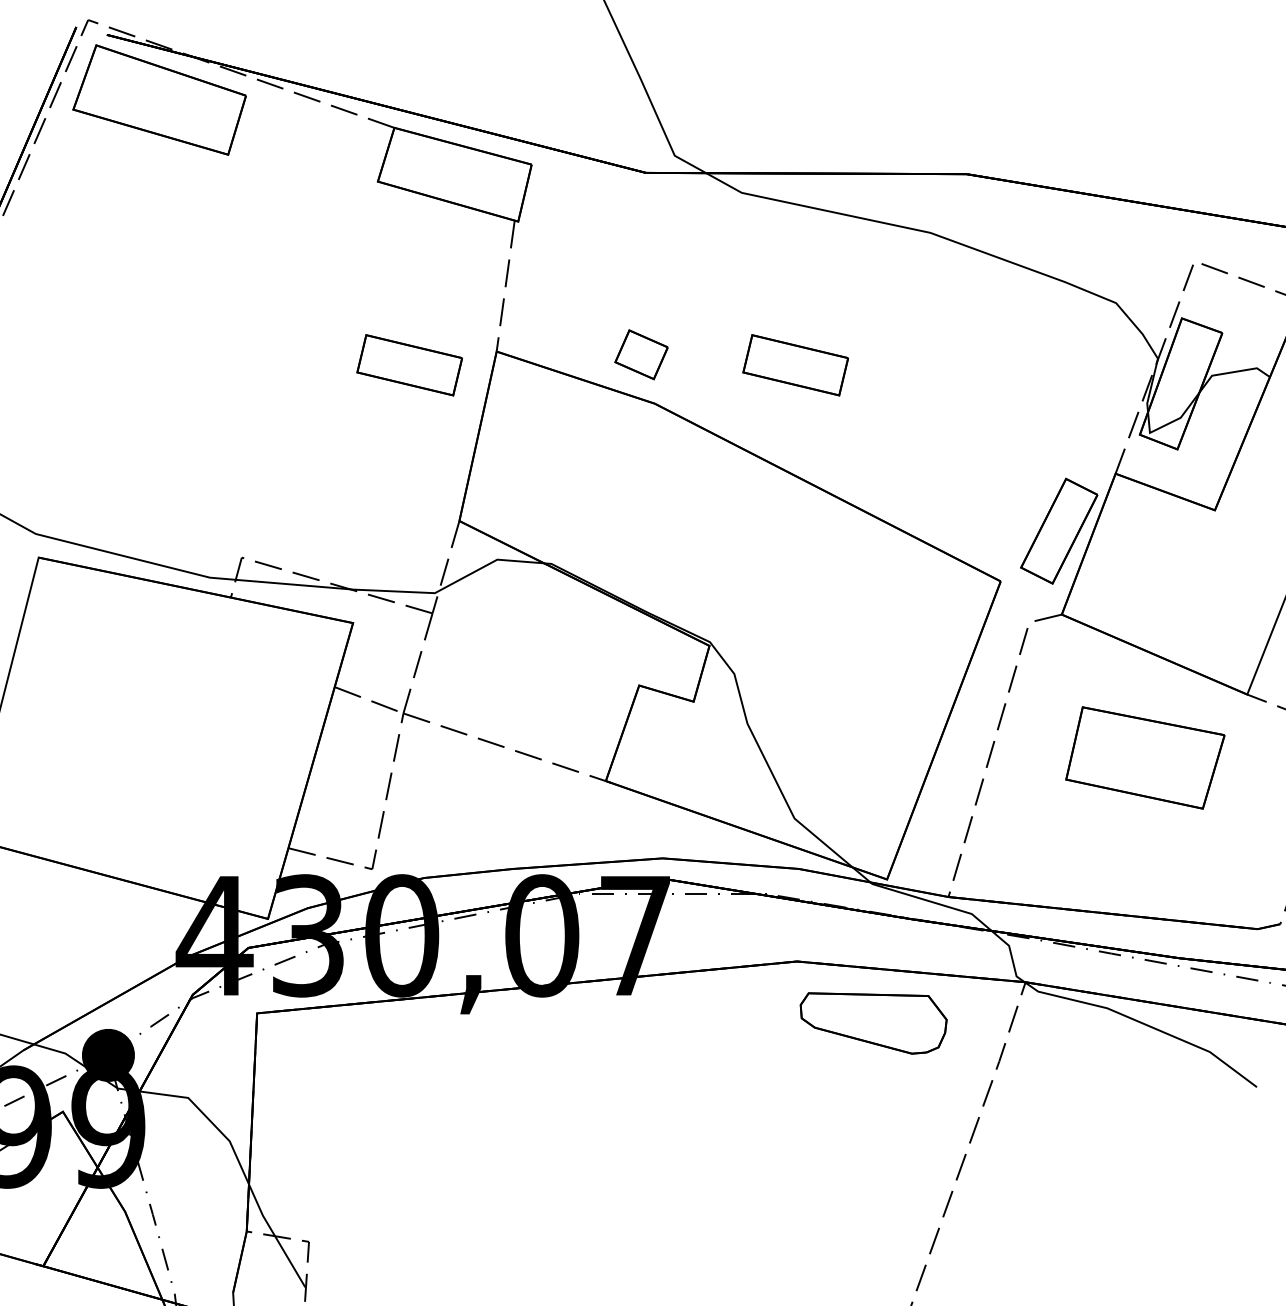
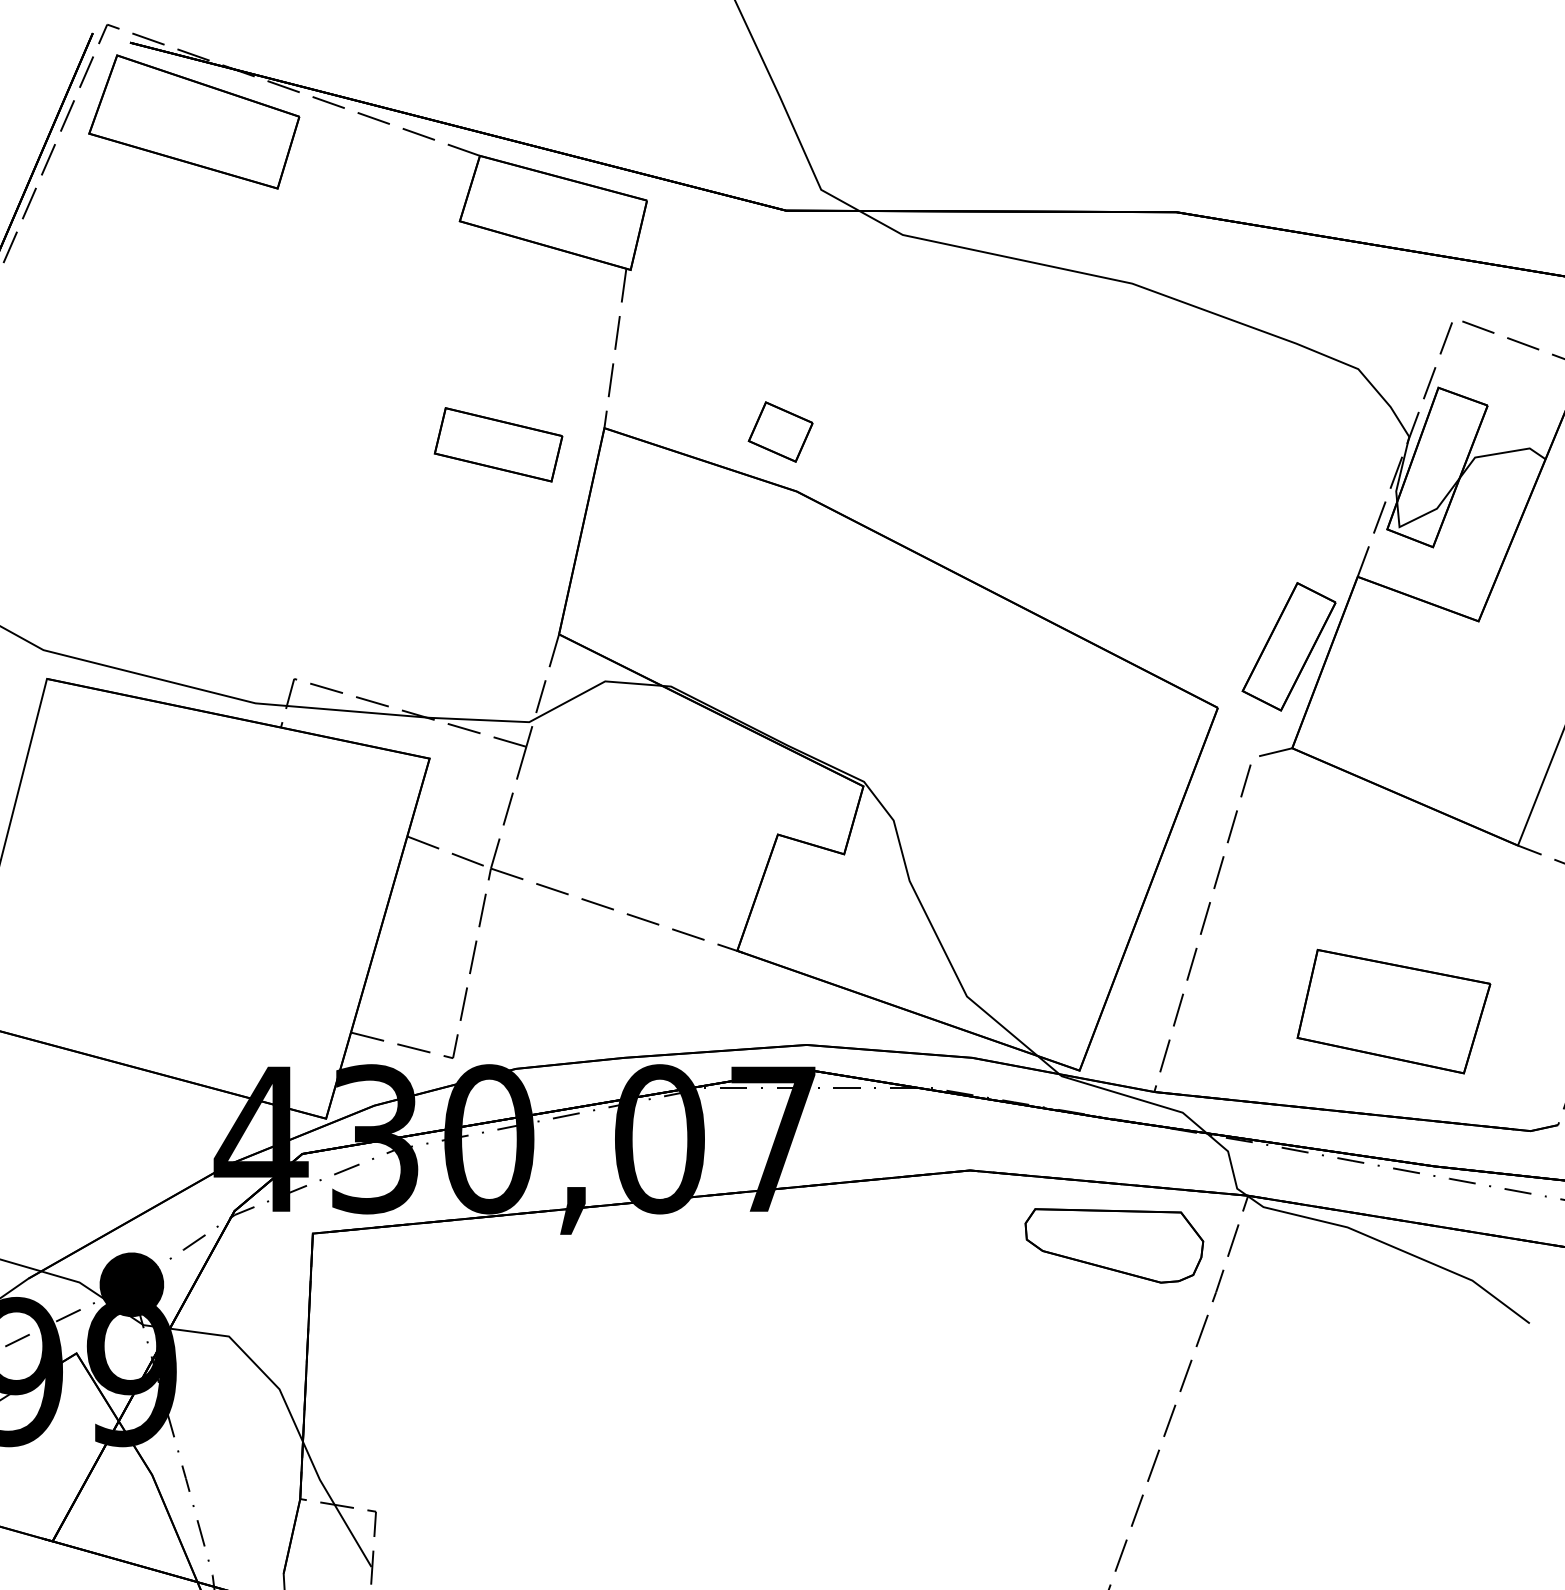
part: (795, 365) -> (968, 445), removed
part: (1145, 757) -> (1394, 1011), moved
part: (873, 1023) -> (1114, 1245), moved

